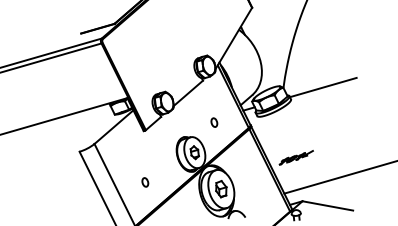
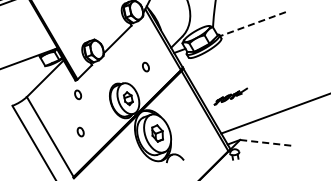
line: (323, 87) -> (253, 24), solid -> dashed
part: (145, 145) -> (78, 94), added
line: (327, 205) -> (265, 142), solid -> dashed

